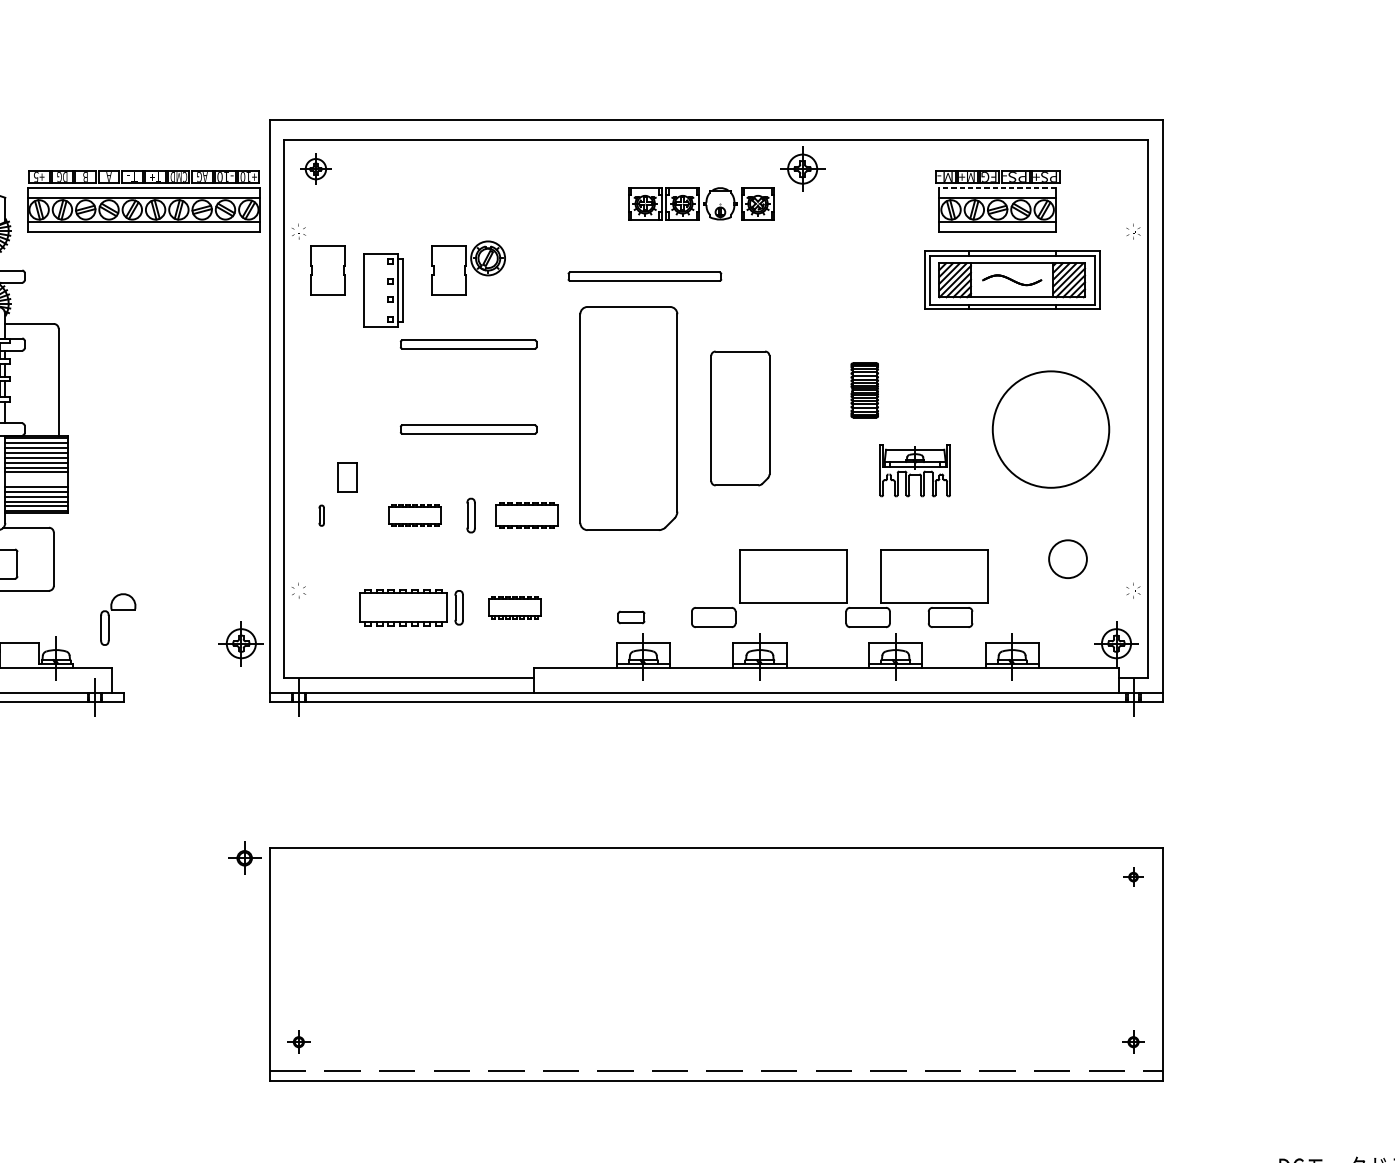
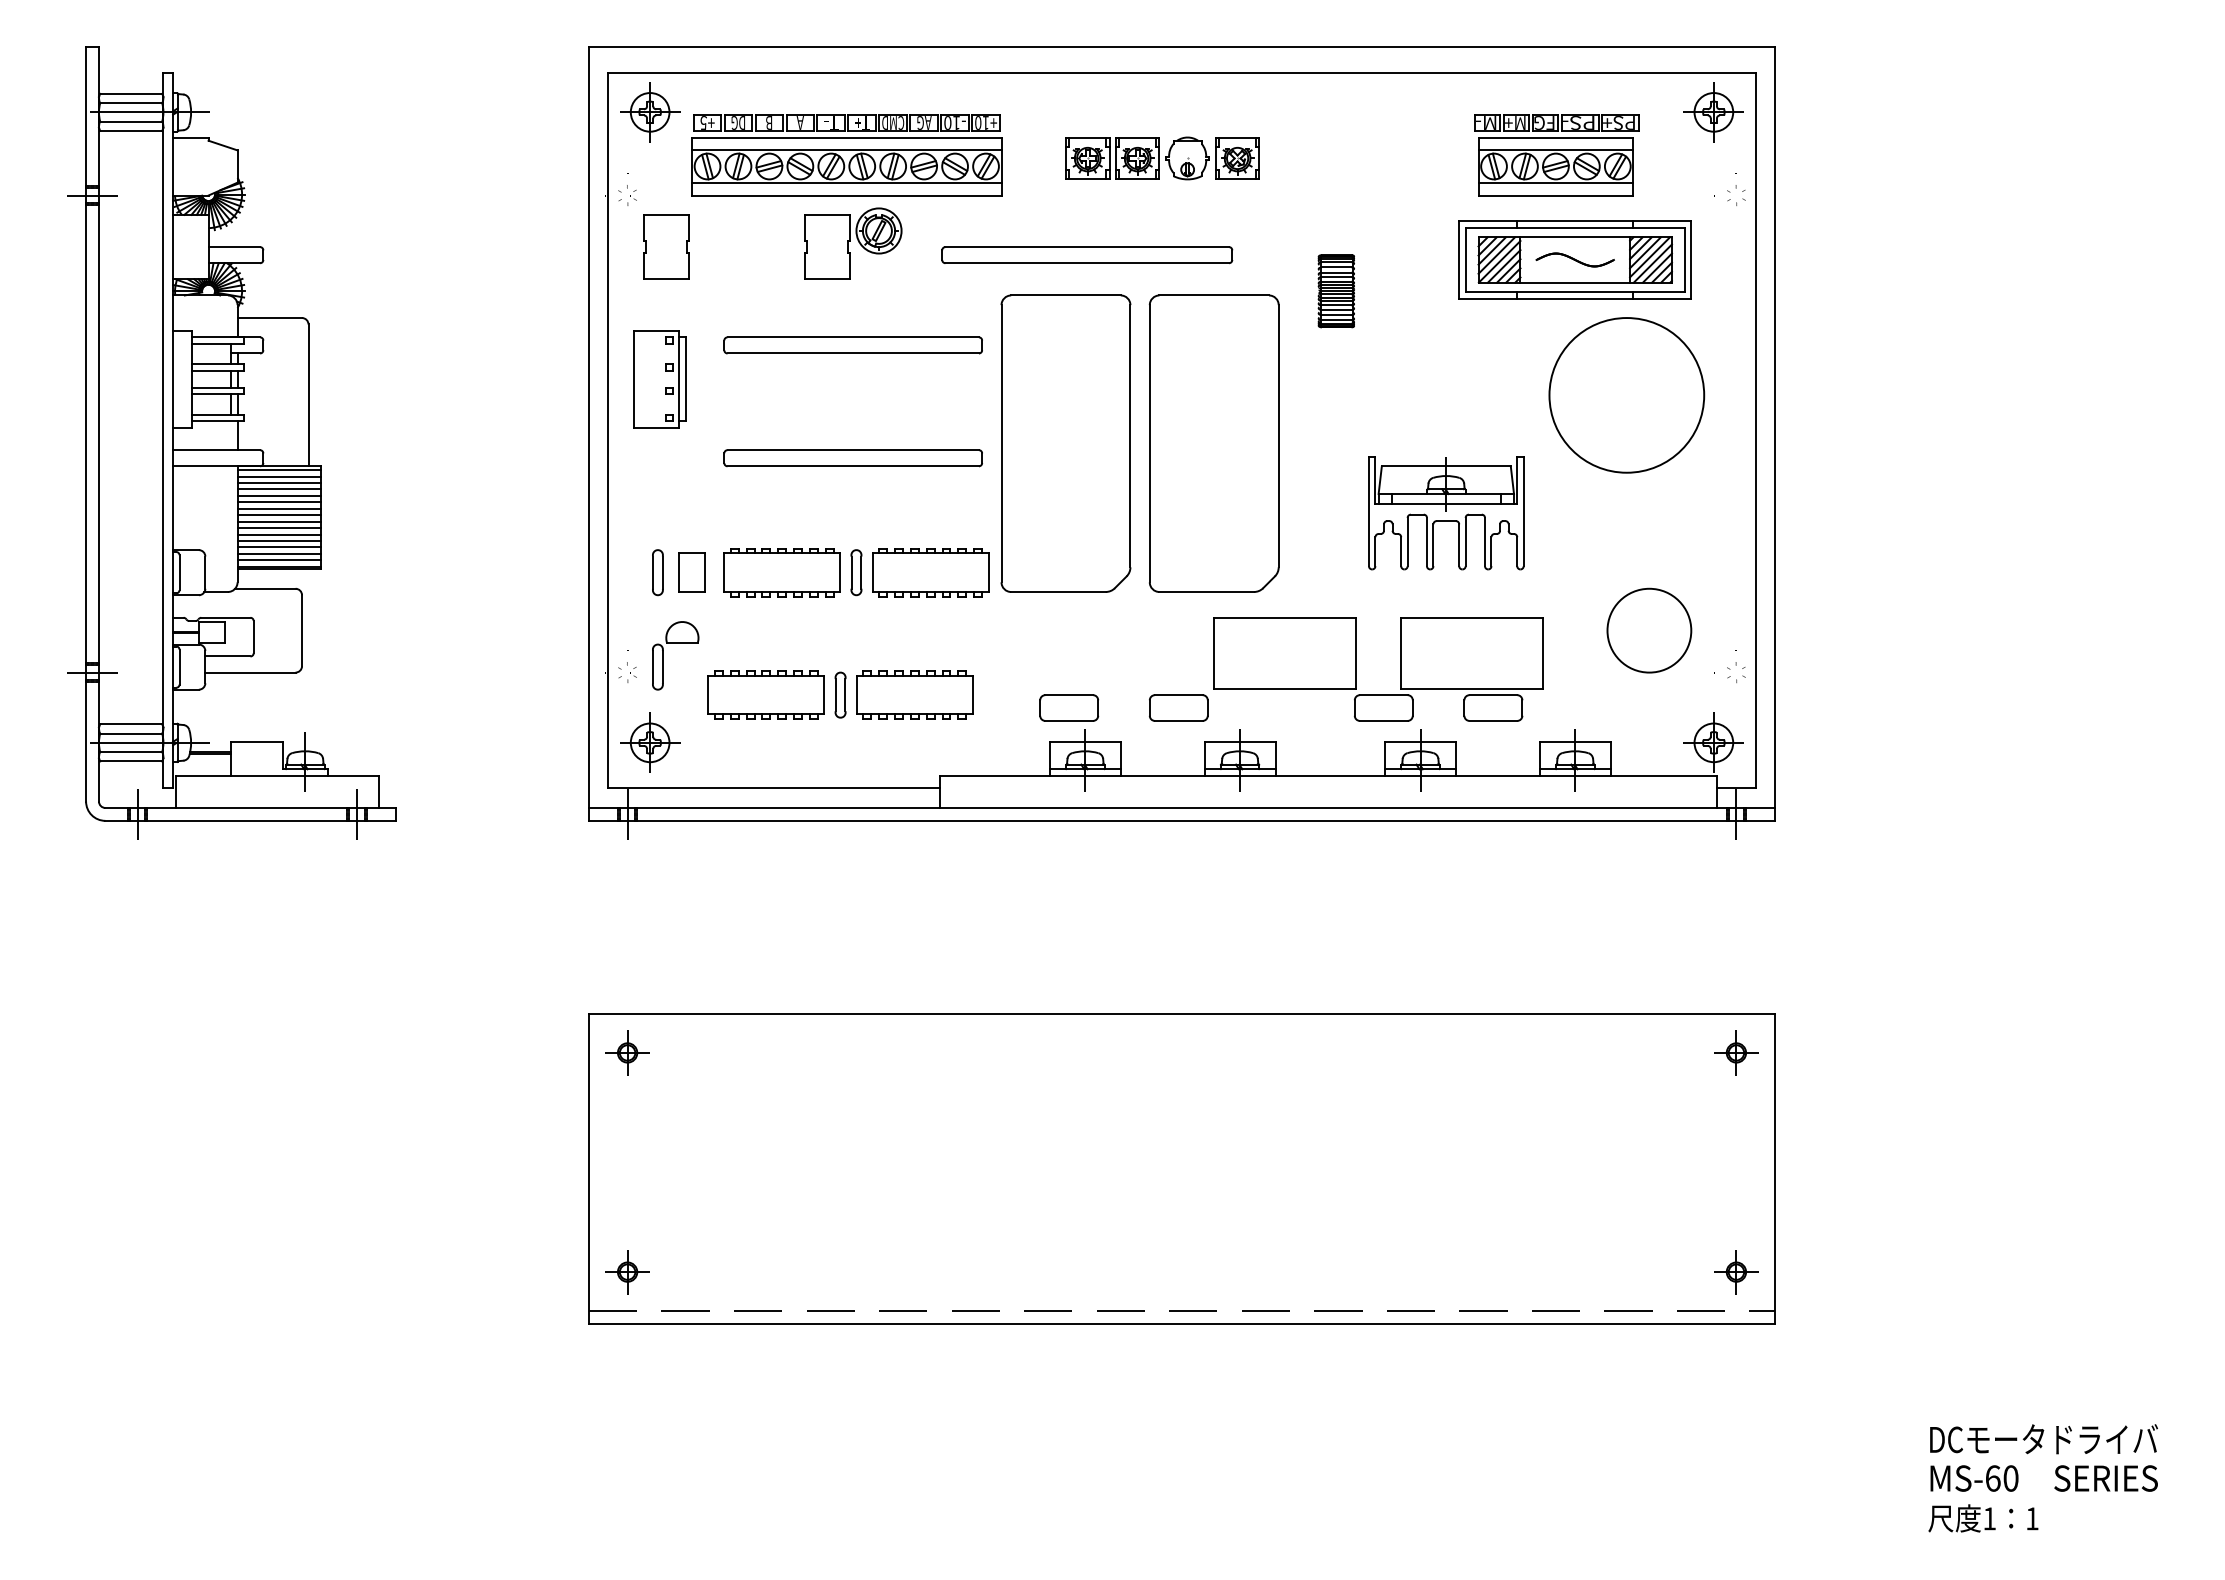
part: (316, 169) -> (650, 112), size x1.43
part: (802, 169) -> (1713, 112), moved
line: (997, 188) -> (1555, 137), dashed -> solid
part: (143, 201) -> (846, 155), moved
part: (645, 276) -> (1087, 255), size x1.43
part: (383, 290) -> (659, 379), moved
part: (468, 344) -> (852, 345), size x1.43
part: (864, 390) -> (1335, 291), moved
part: (739, 418) -> (1213, 443), size x1.67
part: (468, 429) -> (852, 458), size x1.43
circle: (1050, 429) -> (1626, 395), moved
part: (915, 471) -> (1446, 513), size x1.67
line: (36, 477) -> (279, 521), added
part: (346, 477) -> (691, 572), moved
line: (36, 482) -> (279, 528), added
part: (321, 515) -> (657, 572), size x1.67
part: (414, 515) -> (781, 572), size x1.67
part: (526, 515) -> (930, 572), size x1.43
circle: (1068, 559) -> (1649, 630), size x1.67
part: (514, 607) -> (914, 694), size x1.67
part: (118, 610) -> (675, 643), moved
part: (631, 617) -> (1069, 707), size x1.67
part: (241, 643) -> (650, 742), moved
part: (244, 857) -> (627, 1052), moved
part: (1133, 876) -> (1736, 1052), size x1.67
part: (298, 1042) -> (627, 1272), size x1.43
part: (1133, 1042) -> (1736, 1272), size x1.43

